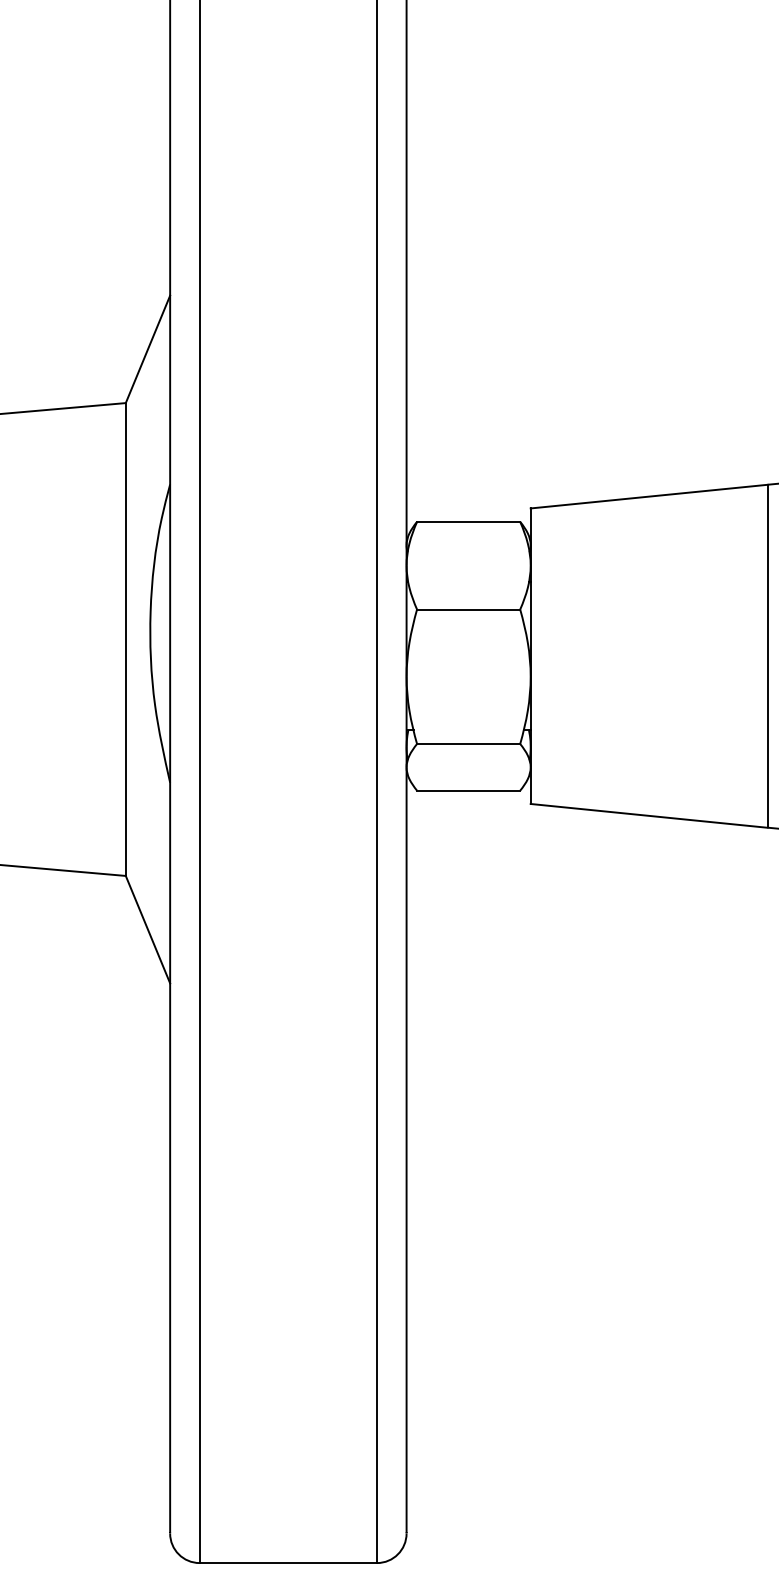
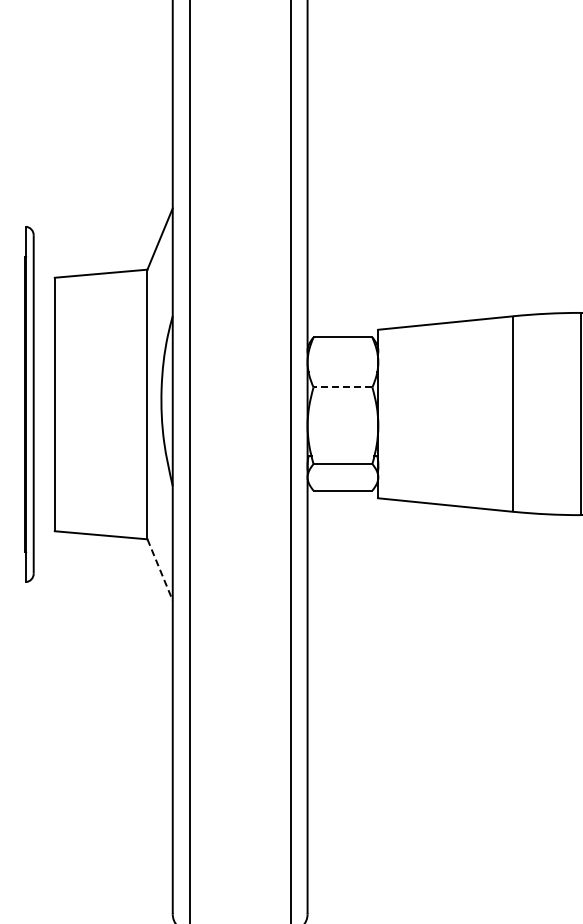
line: (467, 609) -> (342, 387), solid -> dashed
line: (148, 930) -> (160, 570), solid -> dashed

